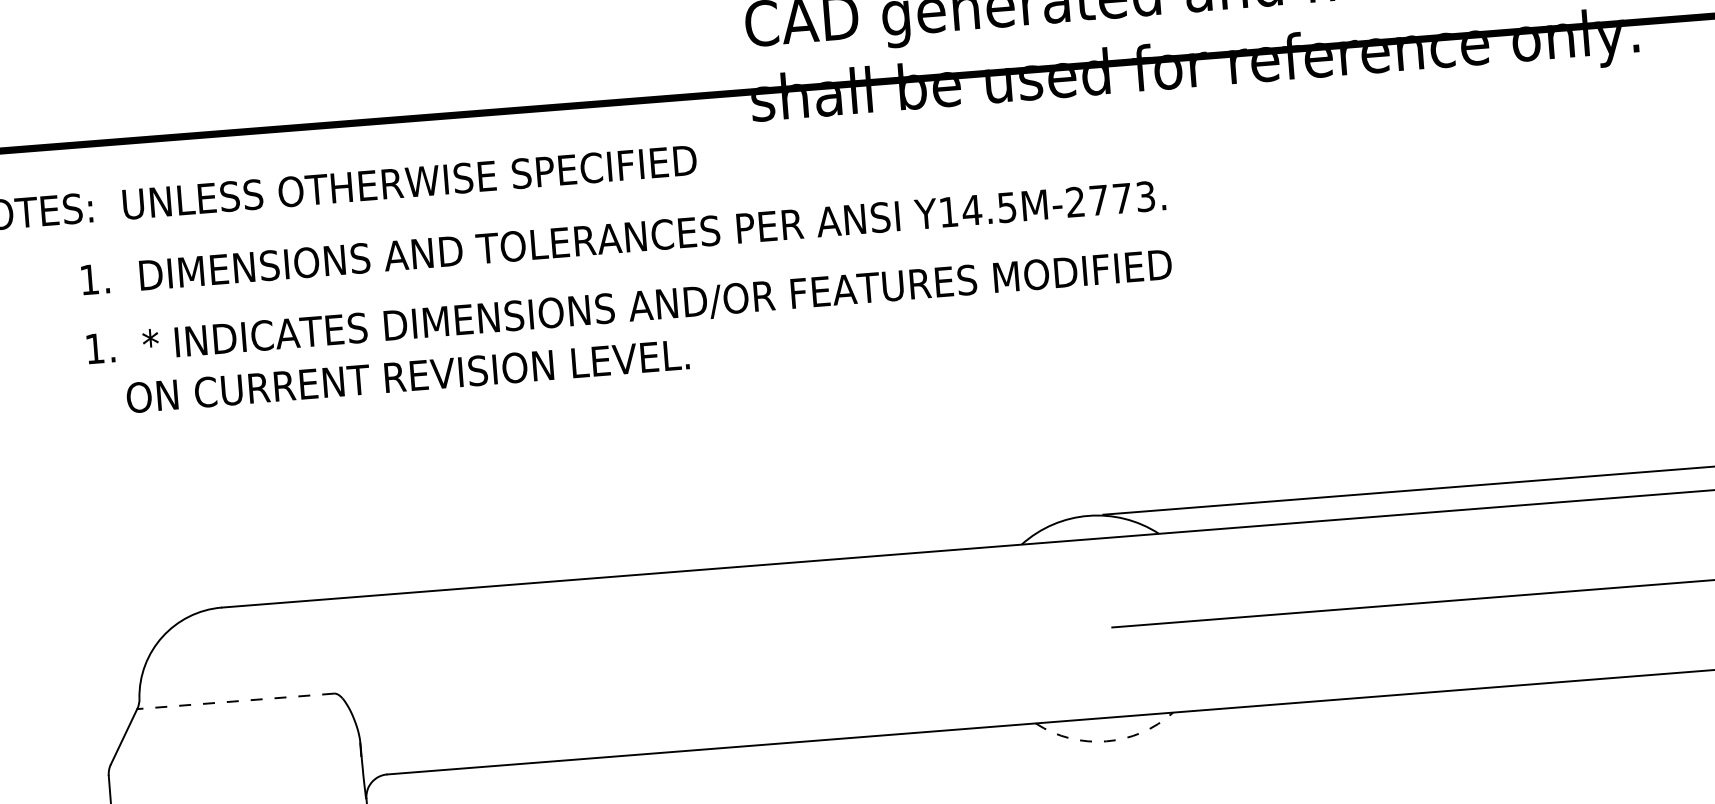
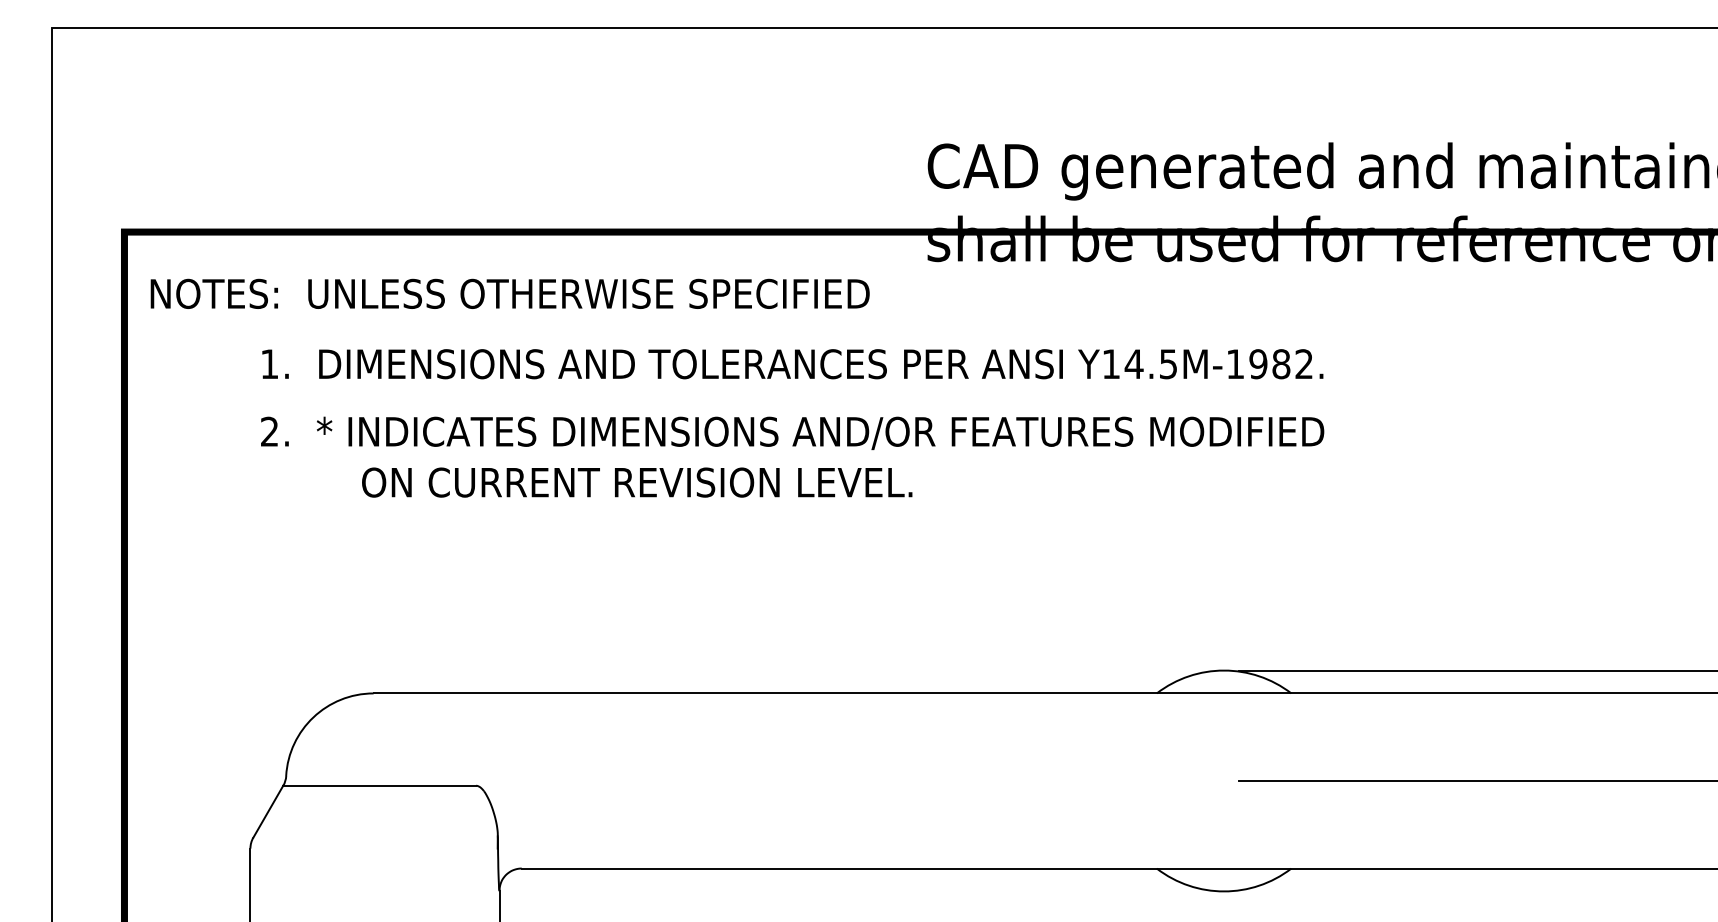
text: (1110, 199) -> (1269, 364), Y14.5M-2773. -> Y14.5M-1982.
text: (94, 348) -> (269, 431), 1. -> 2.
text: (408, 376) -> (637, 482), moved
line: (235, 701) -> (379, 785), dashed -> solid
arc: (1106, 741) -> (1224, 891), dashed -> solid

